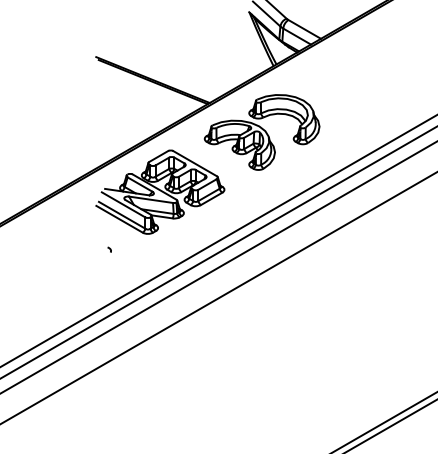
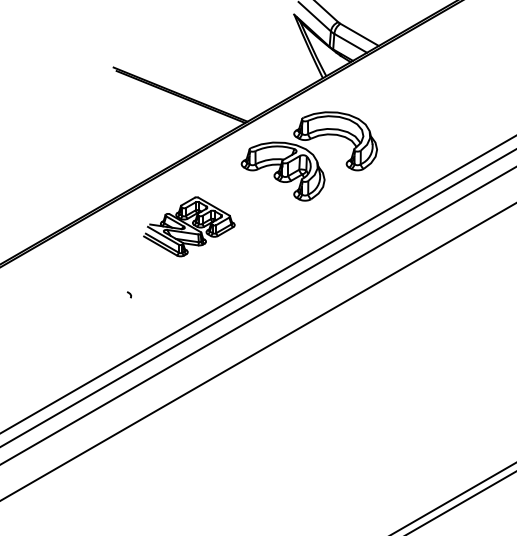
part: (160, 191) -> (189, 226), size x0.6

